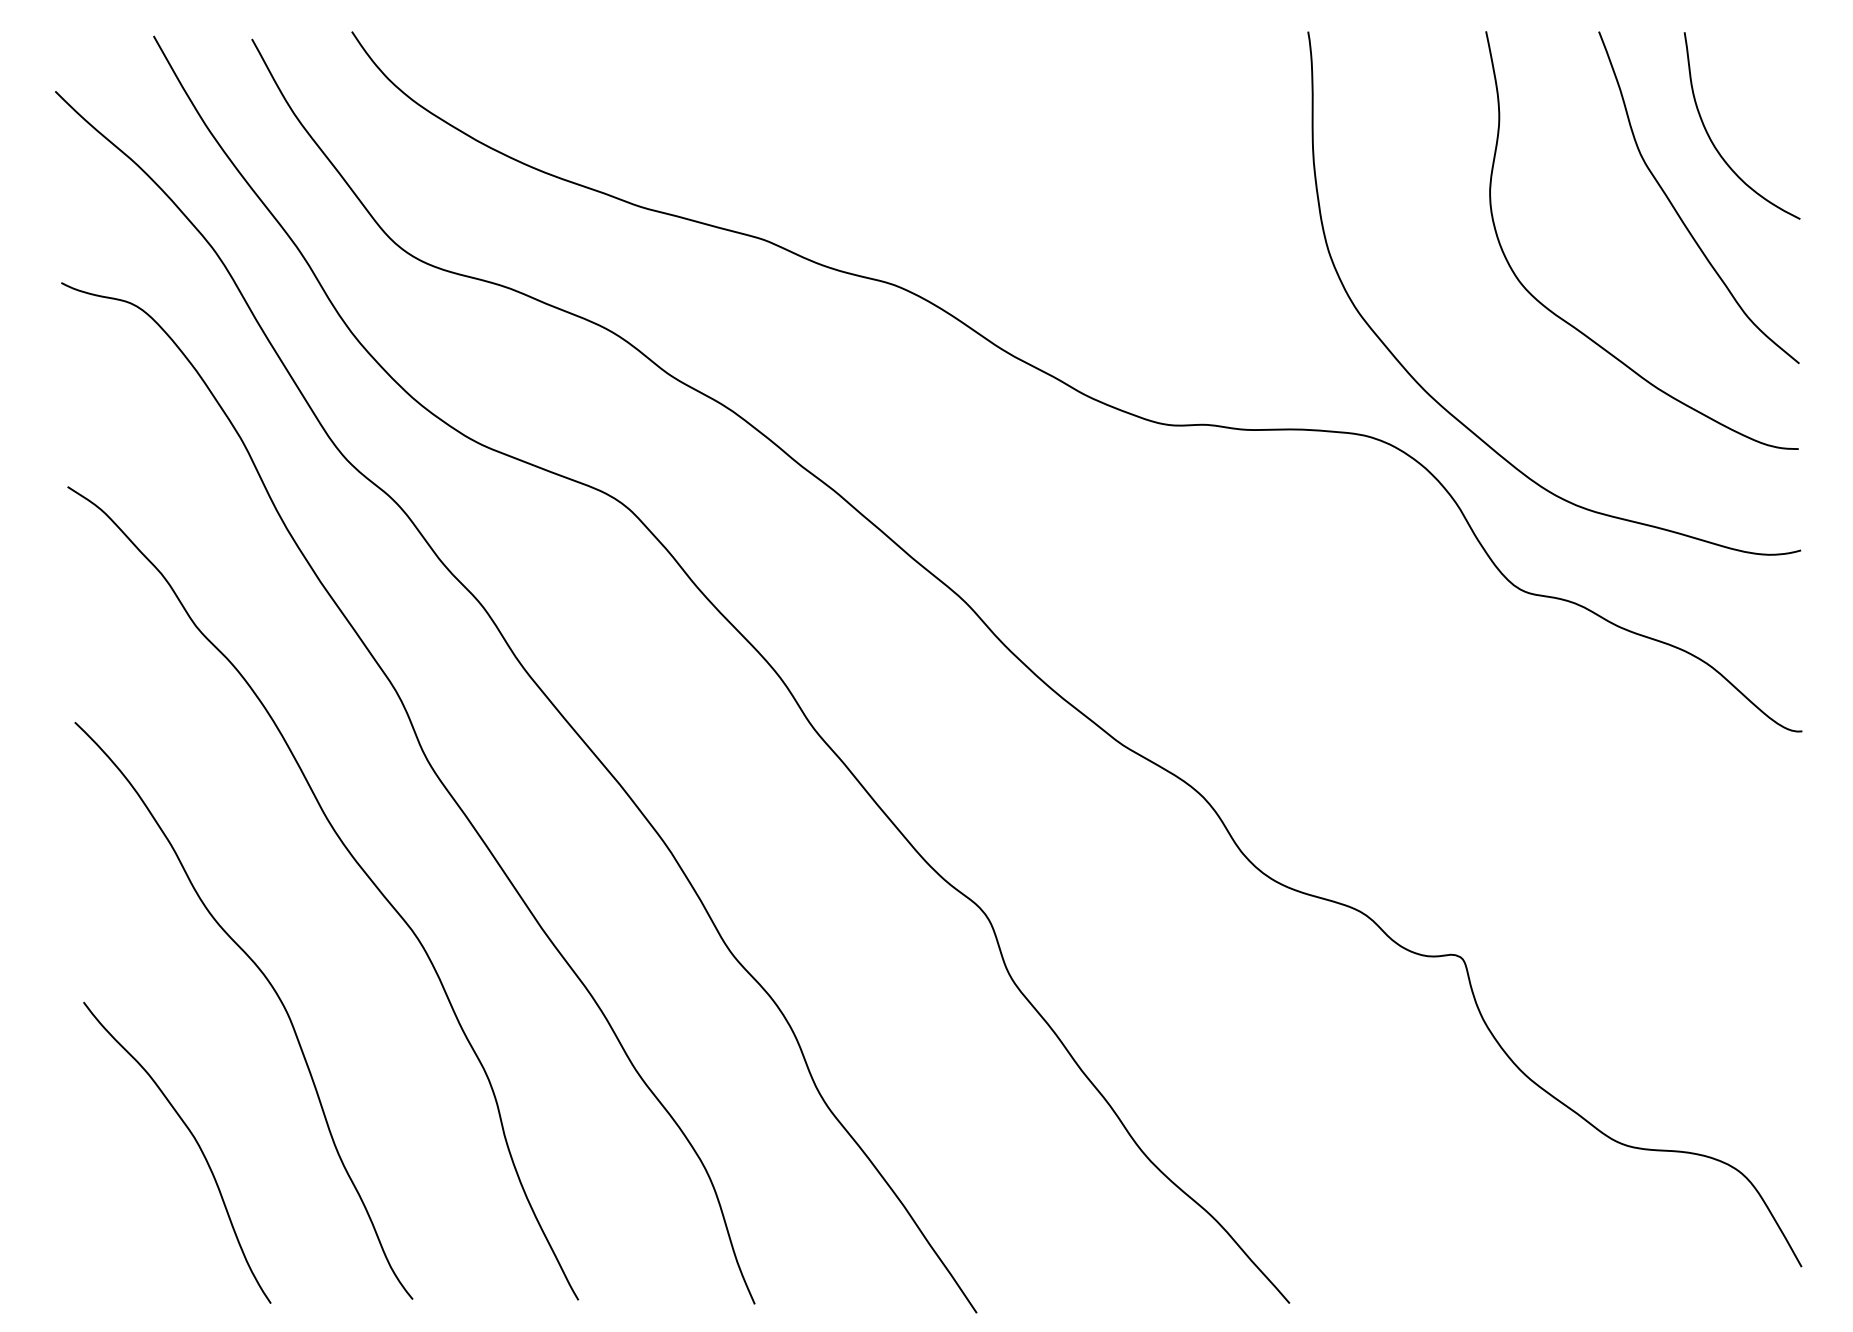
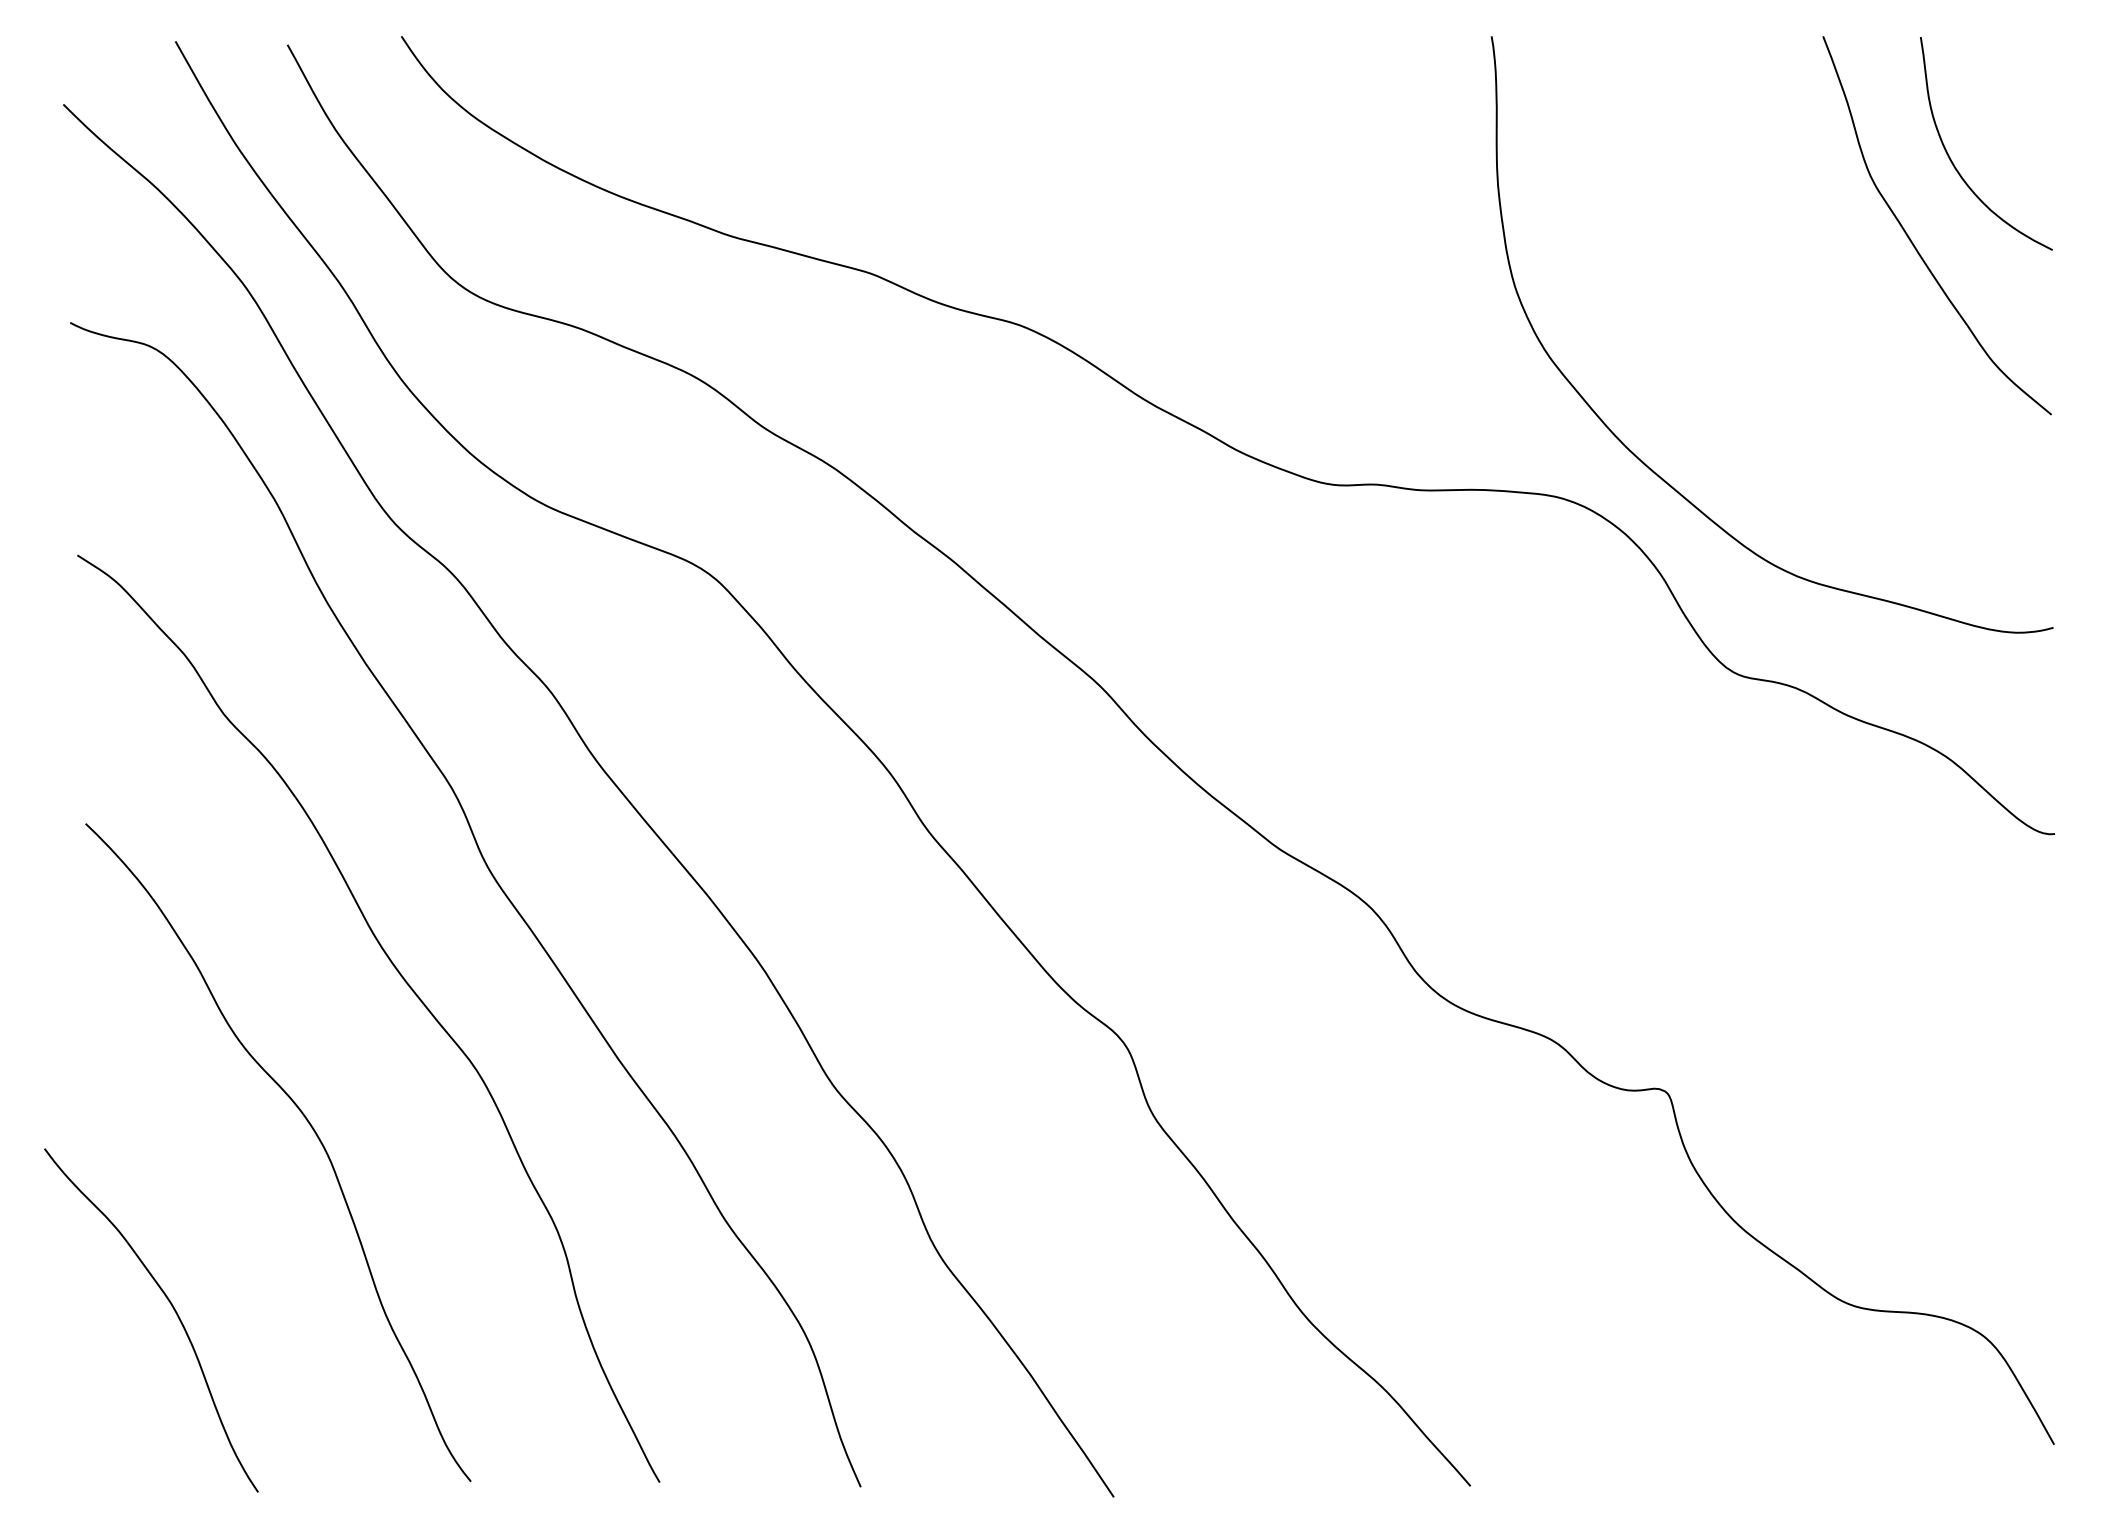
curve: (1580, 330) -> (1802, 377), removed
curve: (195, 1142) -> (172, 1308), moved

